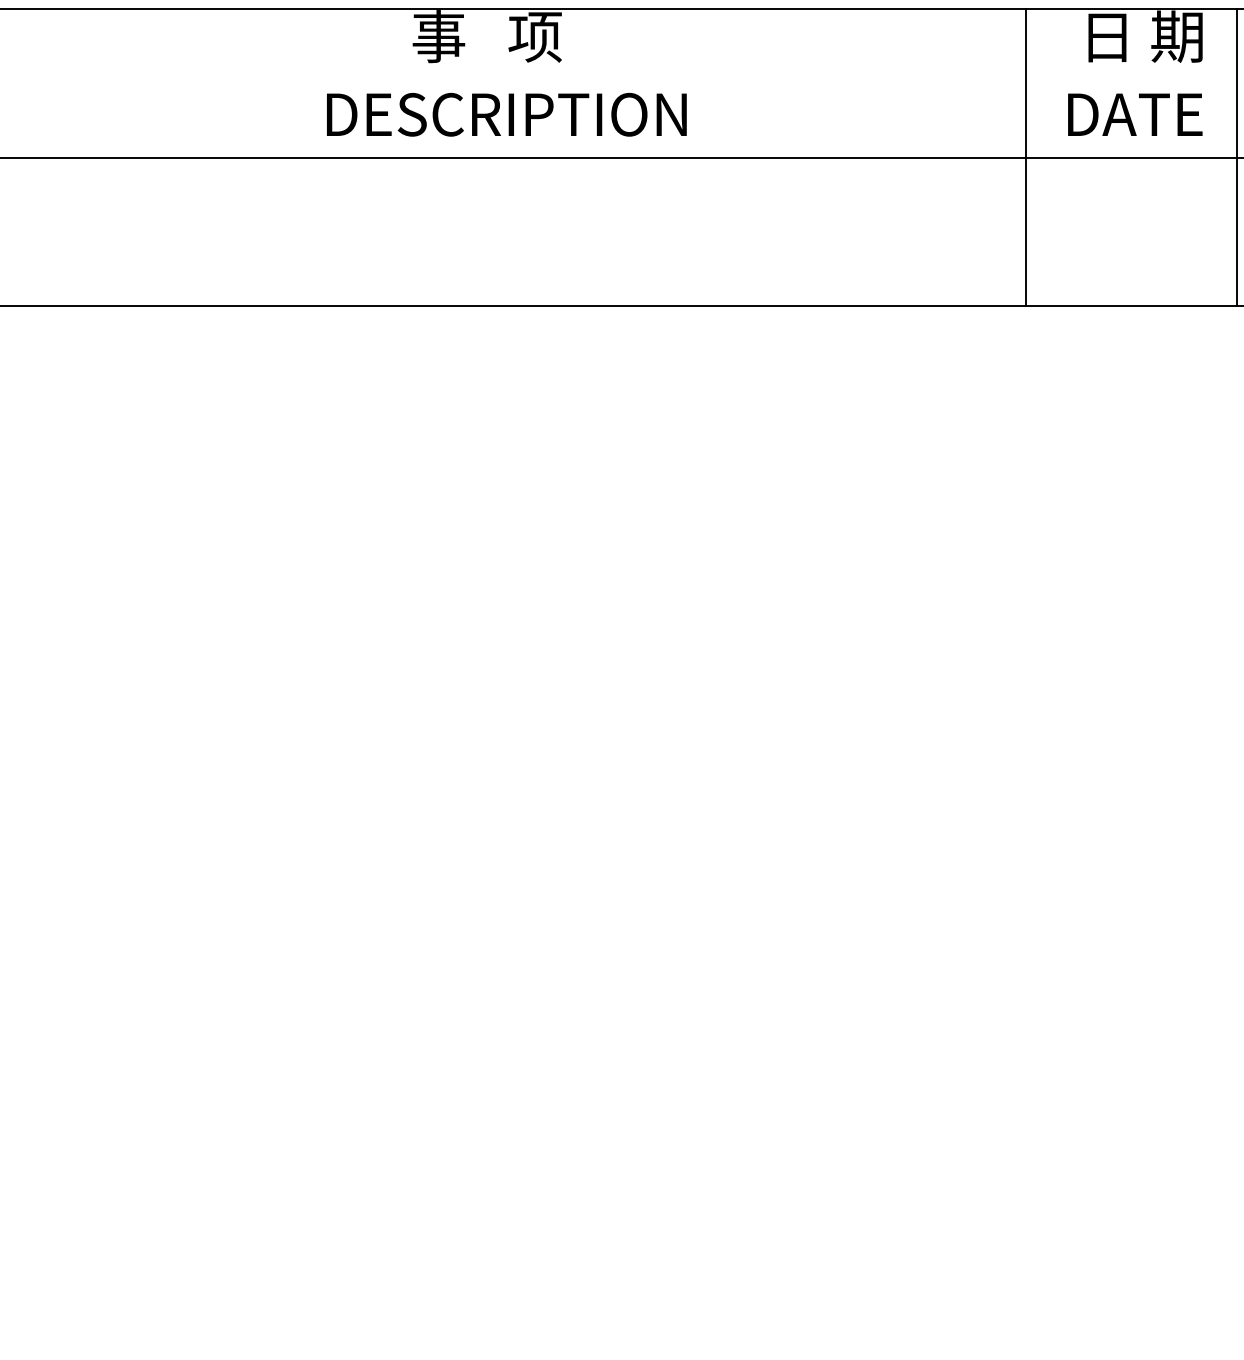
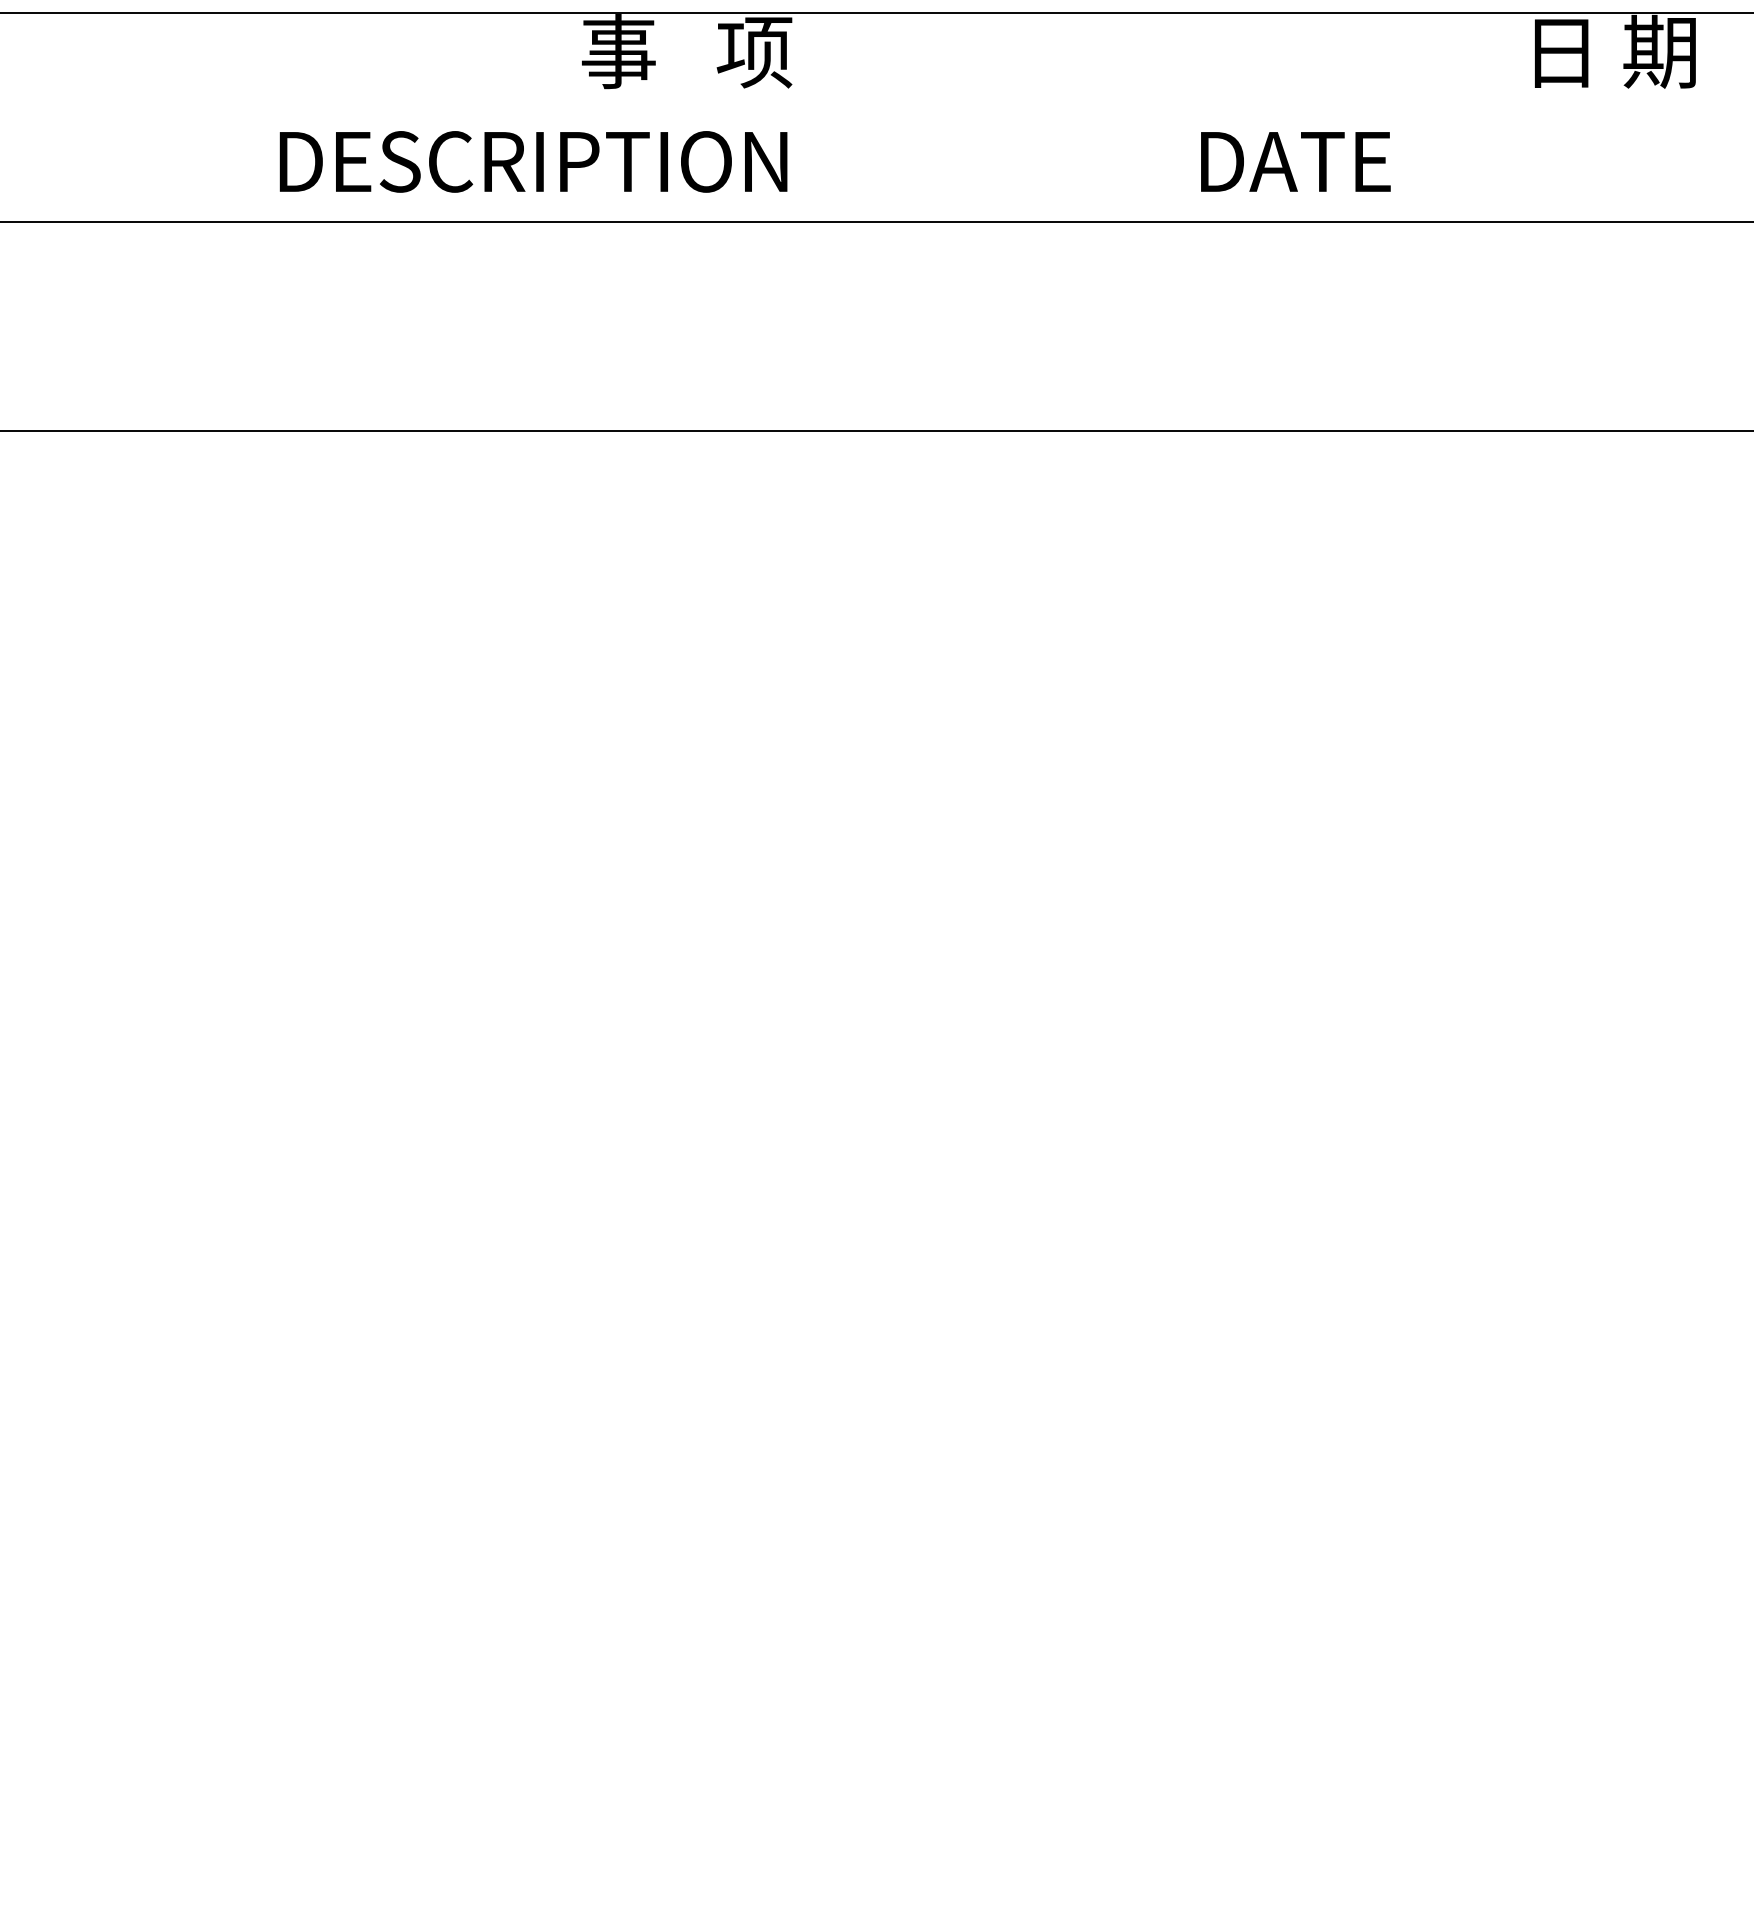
text: (506, 114) -> (533, 161), moved
text: (1135, 114) -> (1295, 161), moved
line: (1025, 157) -> (1446, 222), removed
line: (1237, 157) -> (1744, 222), removed

